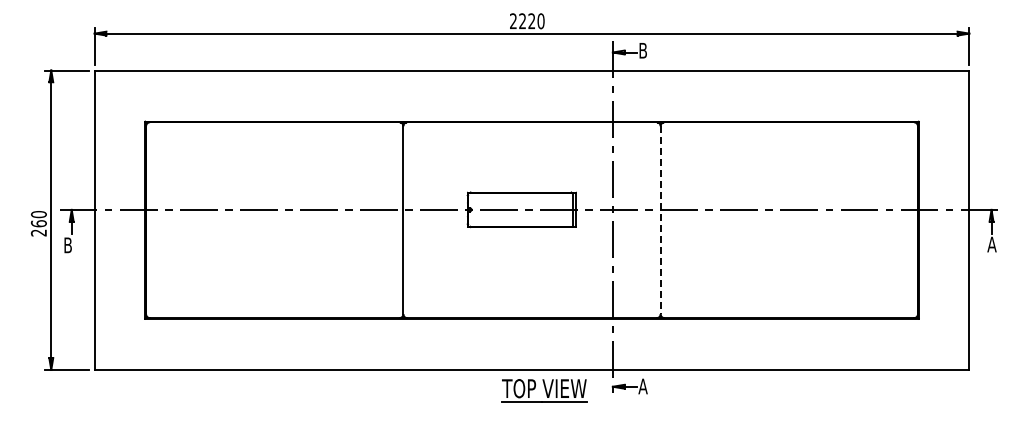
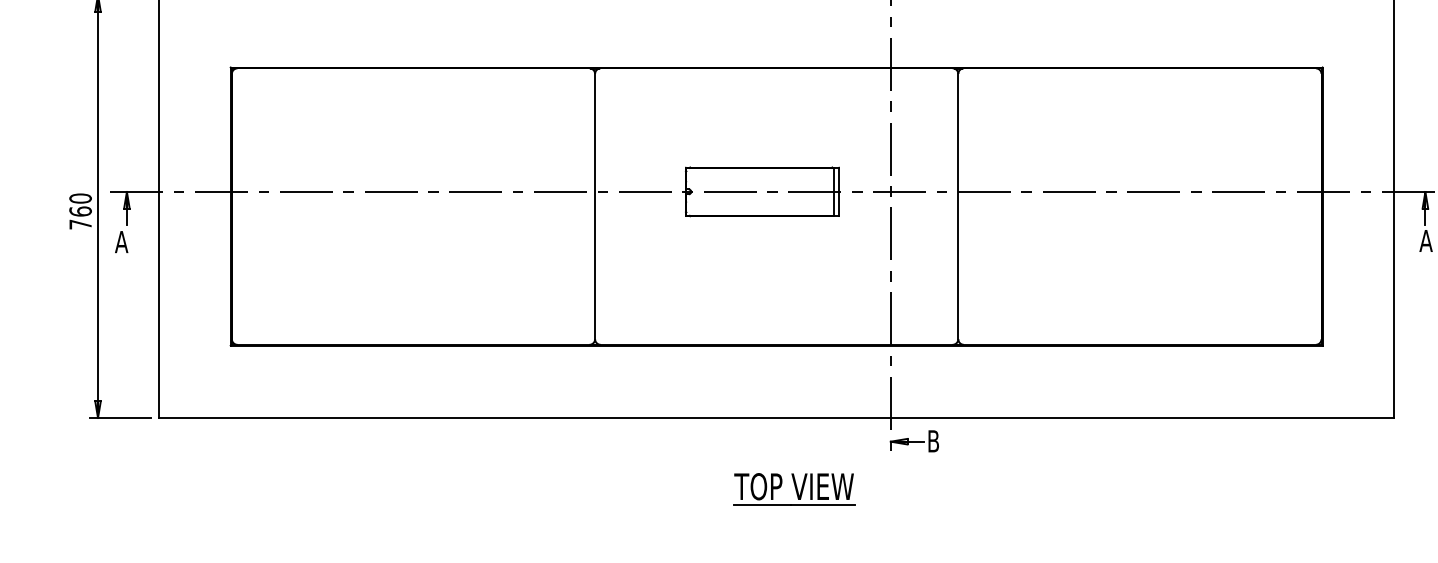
line: (660, 220) -> (958, 206), dashed -> solid
text: (38, 232) -> (79, 223), 260 -> 760
text: (67, 245) -> (120, 242), B -> A
text: (642, 386) -> (932, 441), A -> B
part: (544, 390) -> (794, 489), moved

